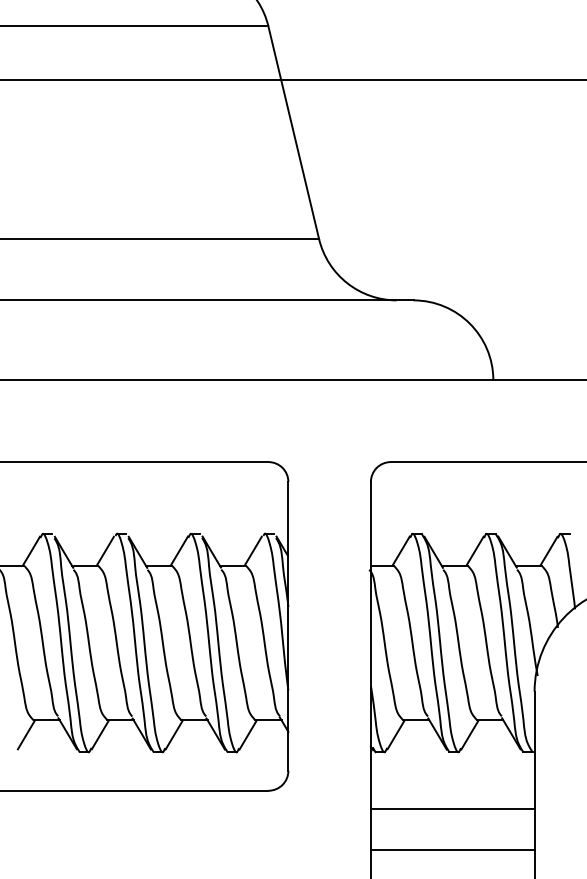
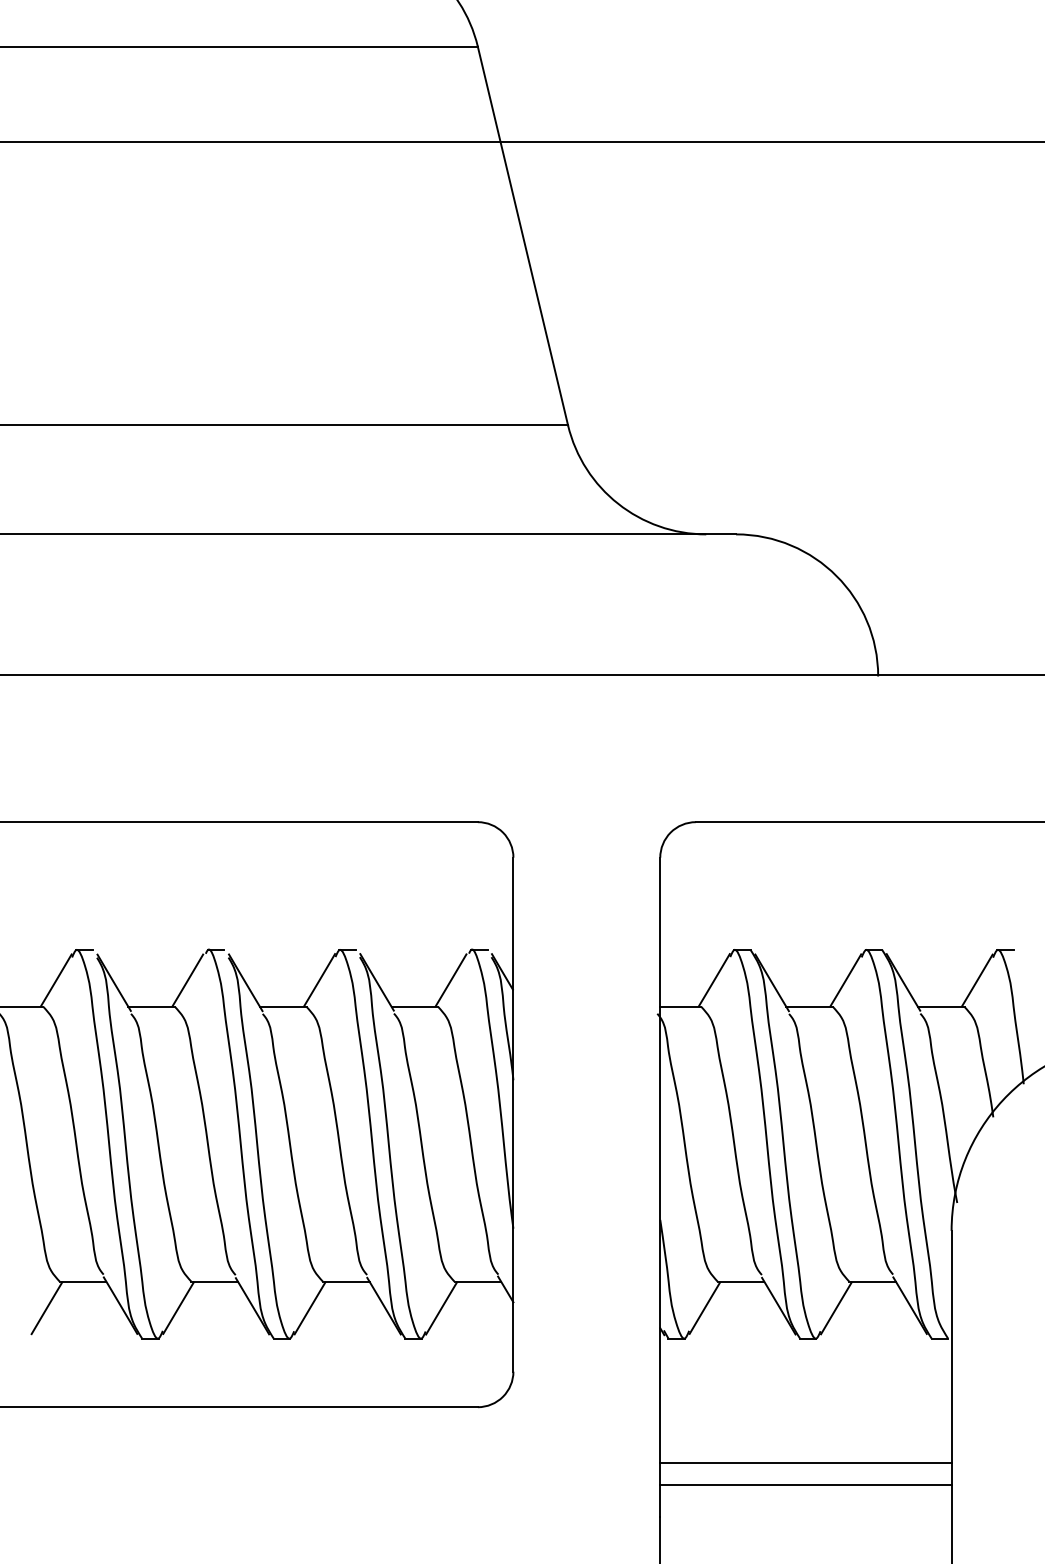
line: (452, 808) -> (805, 1485), moved
line: (452, 849) -> (805, 1461), moved

